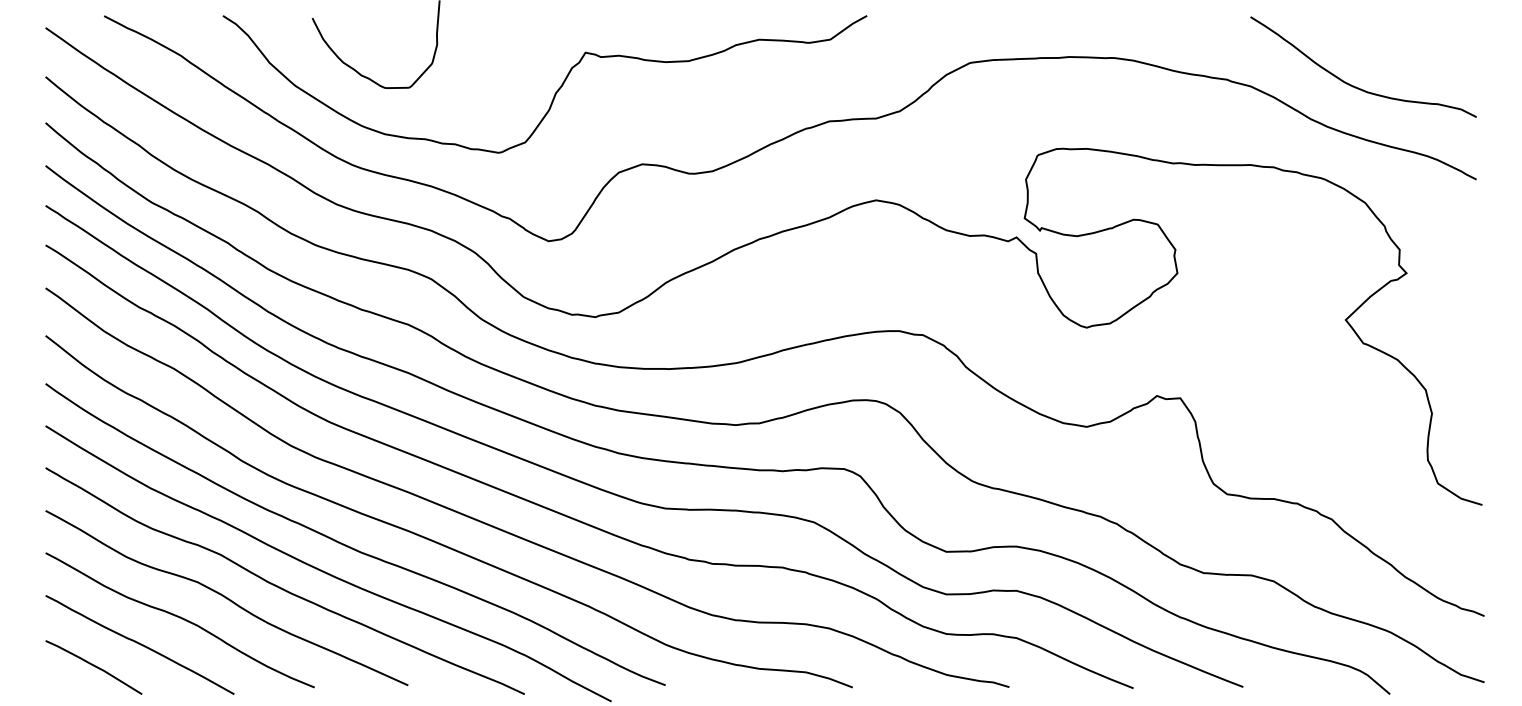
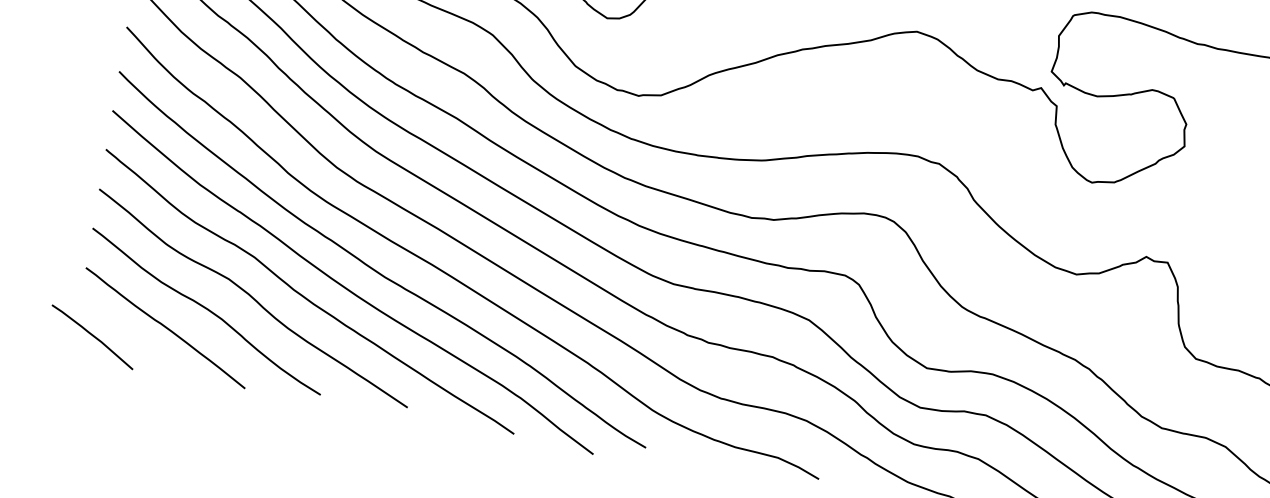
curve: (93, 666) -> (92, 336), moved

